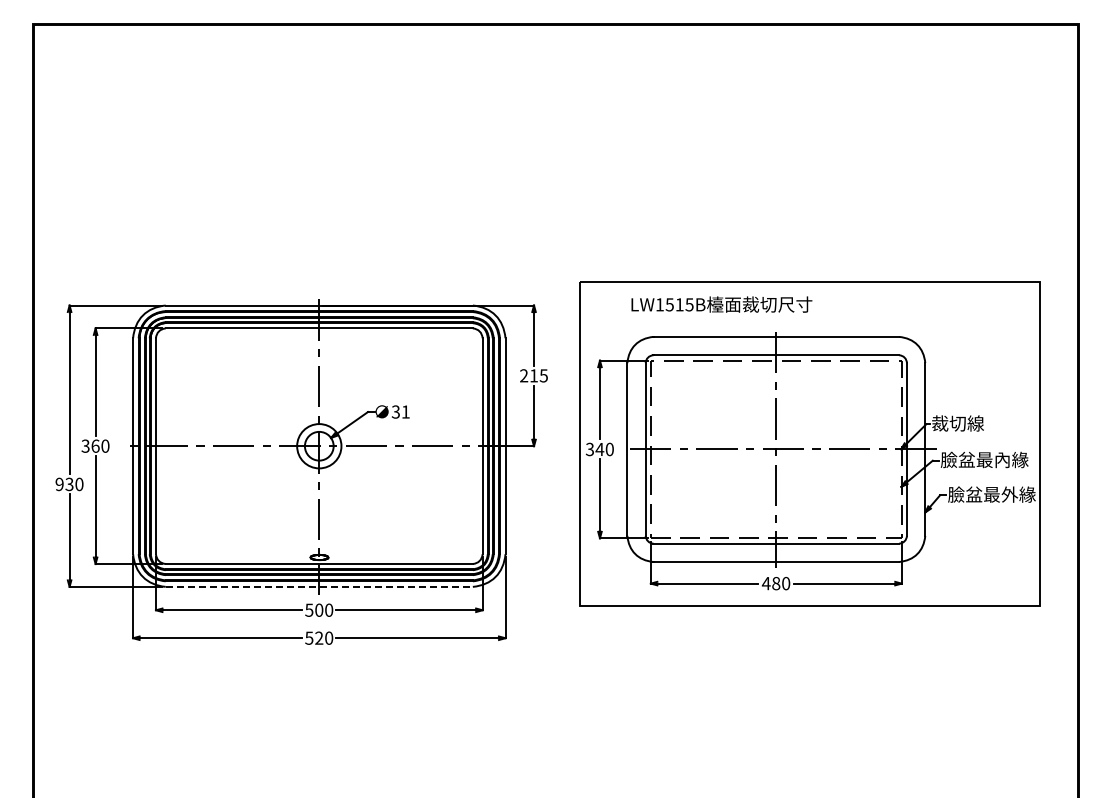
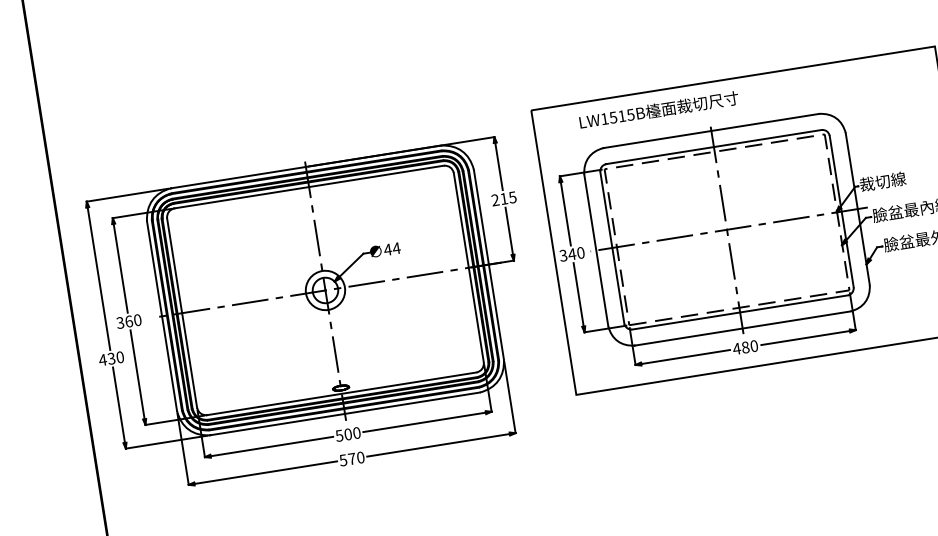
text: (400, 411) -> (391, 248), 31 -> 44
text: (59, 484) -> (102, 360), 930 -> 430
line: (319, 586) -> (345, 413), dashed -> solid
text: (319, 637) -> (352, 458), 520 -> 570

